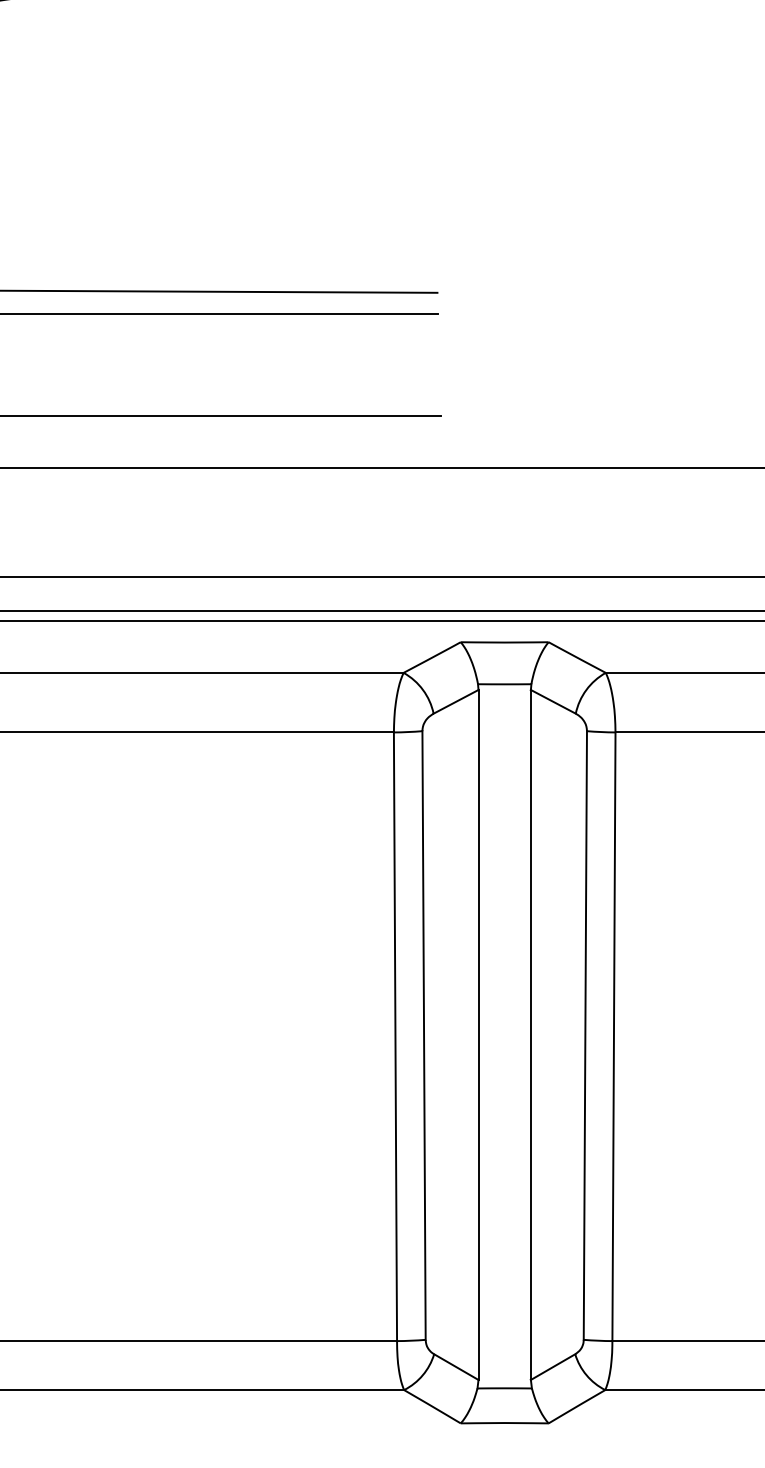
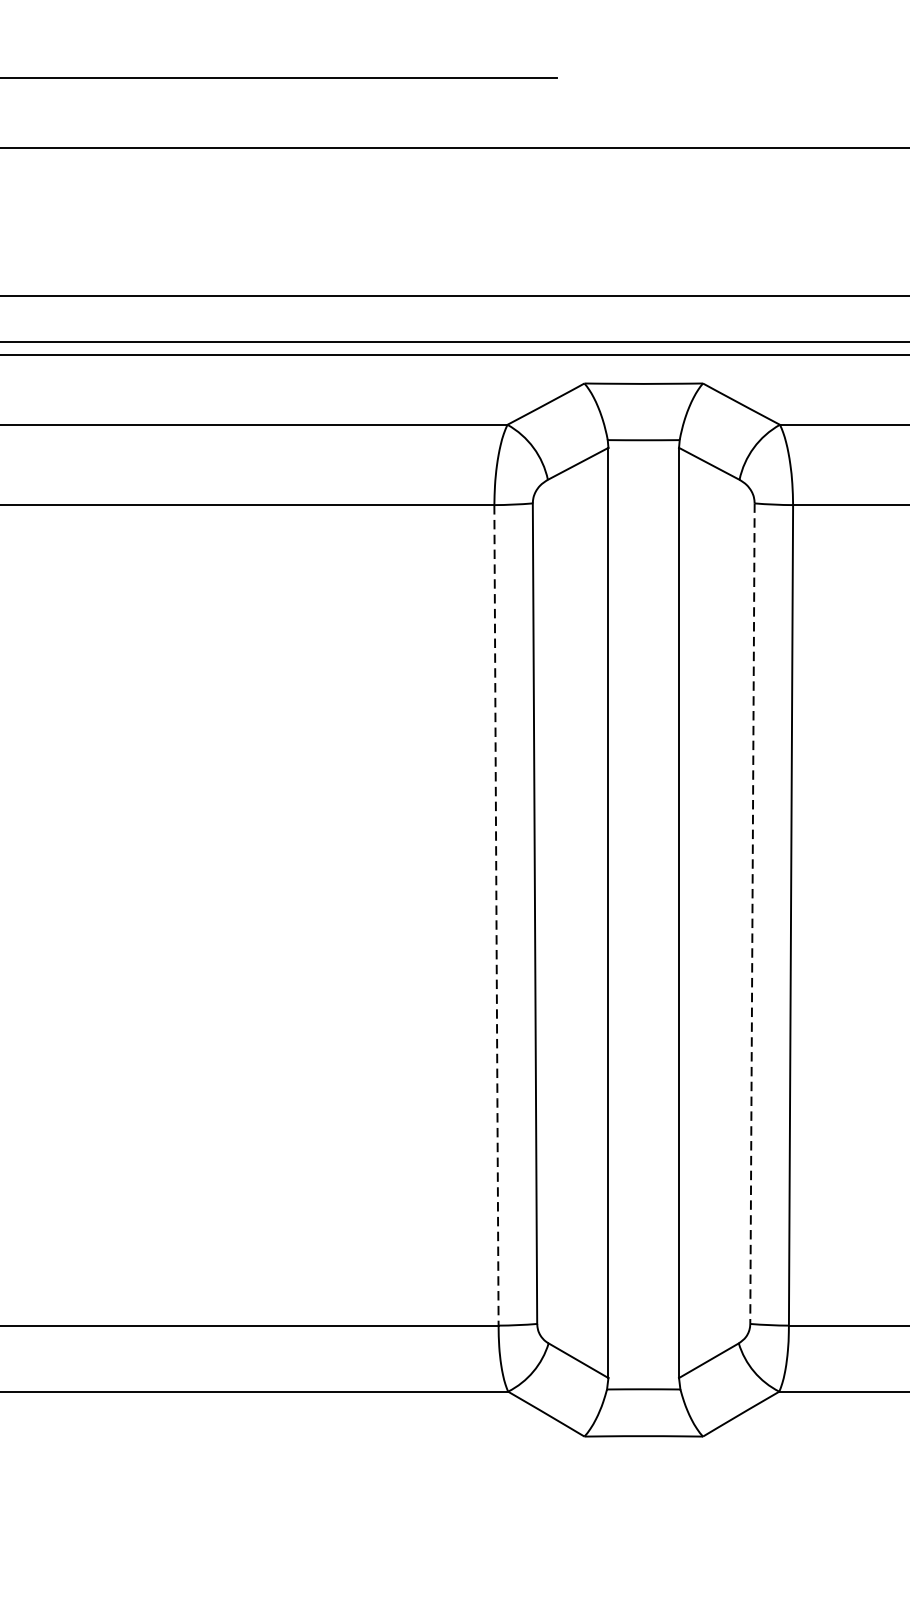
line: (585, 1036) -> (752, 915), solid -> dashed
line: (395, 1037) -> (496, 916), solid -> dashed

